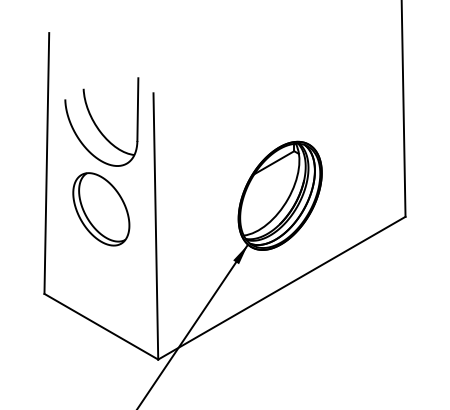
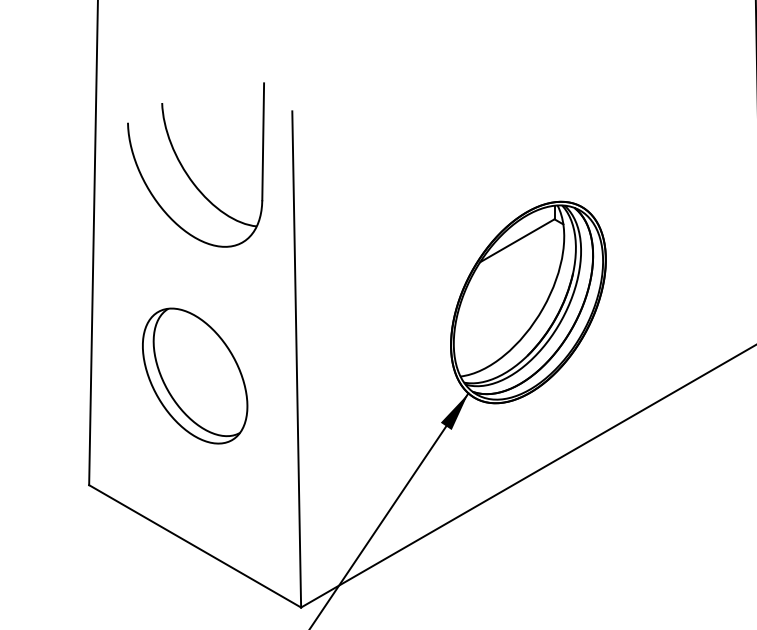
part: (101, 209) -> (195, 376), moved

